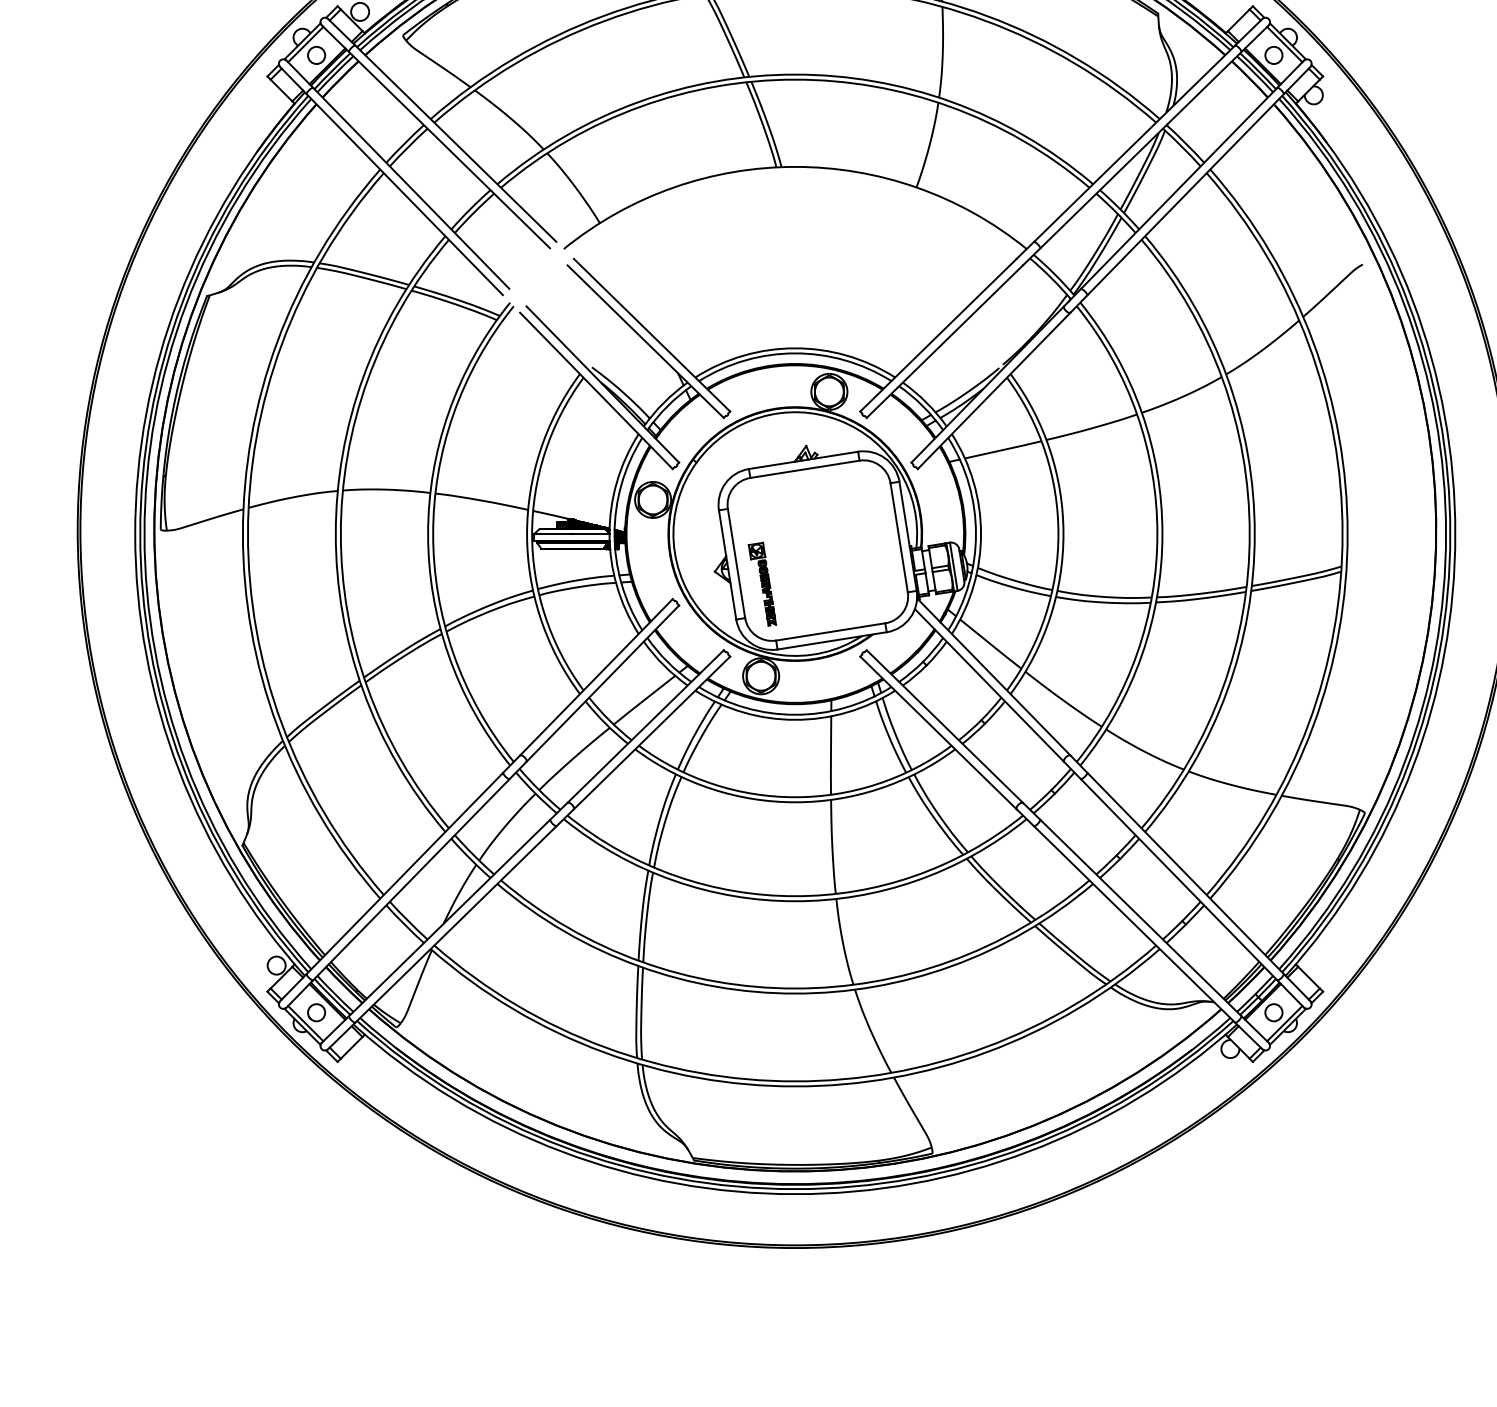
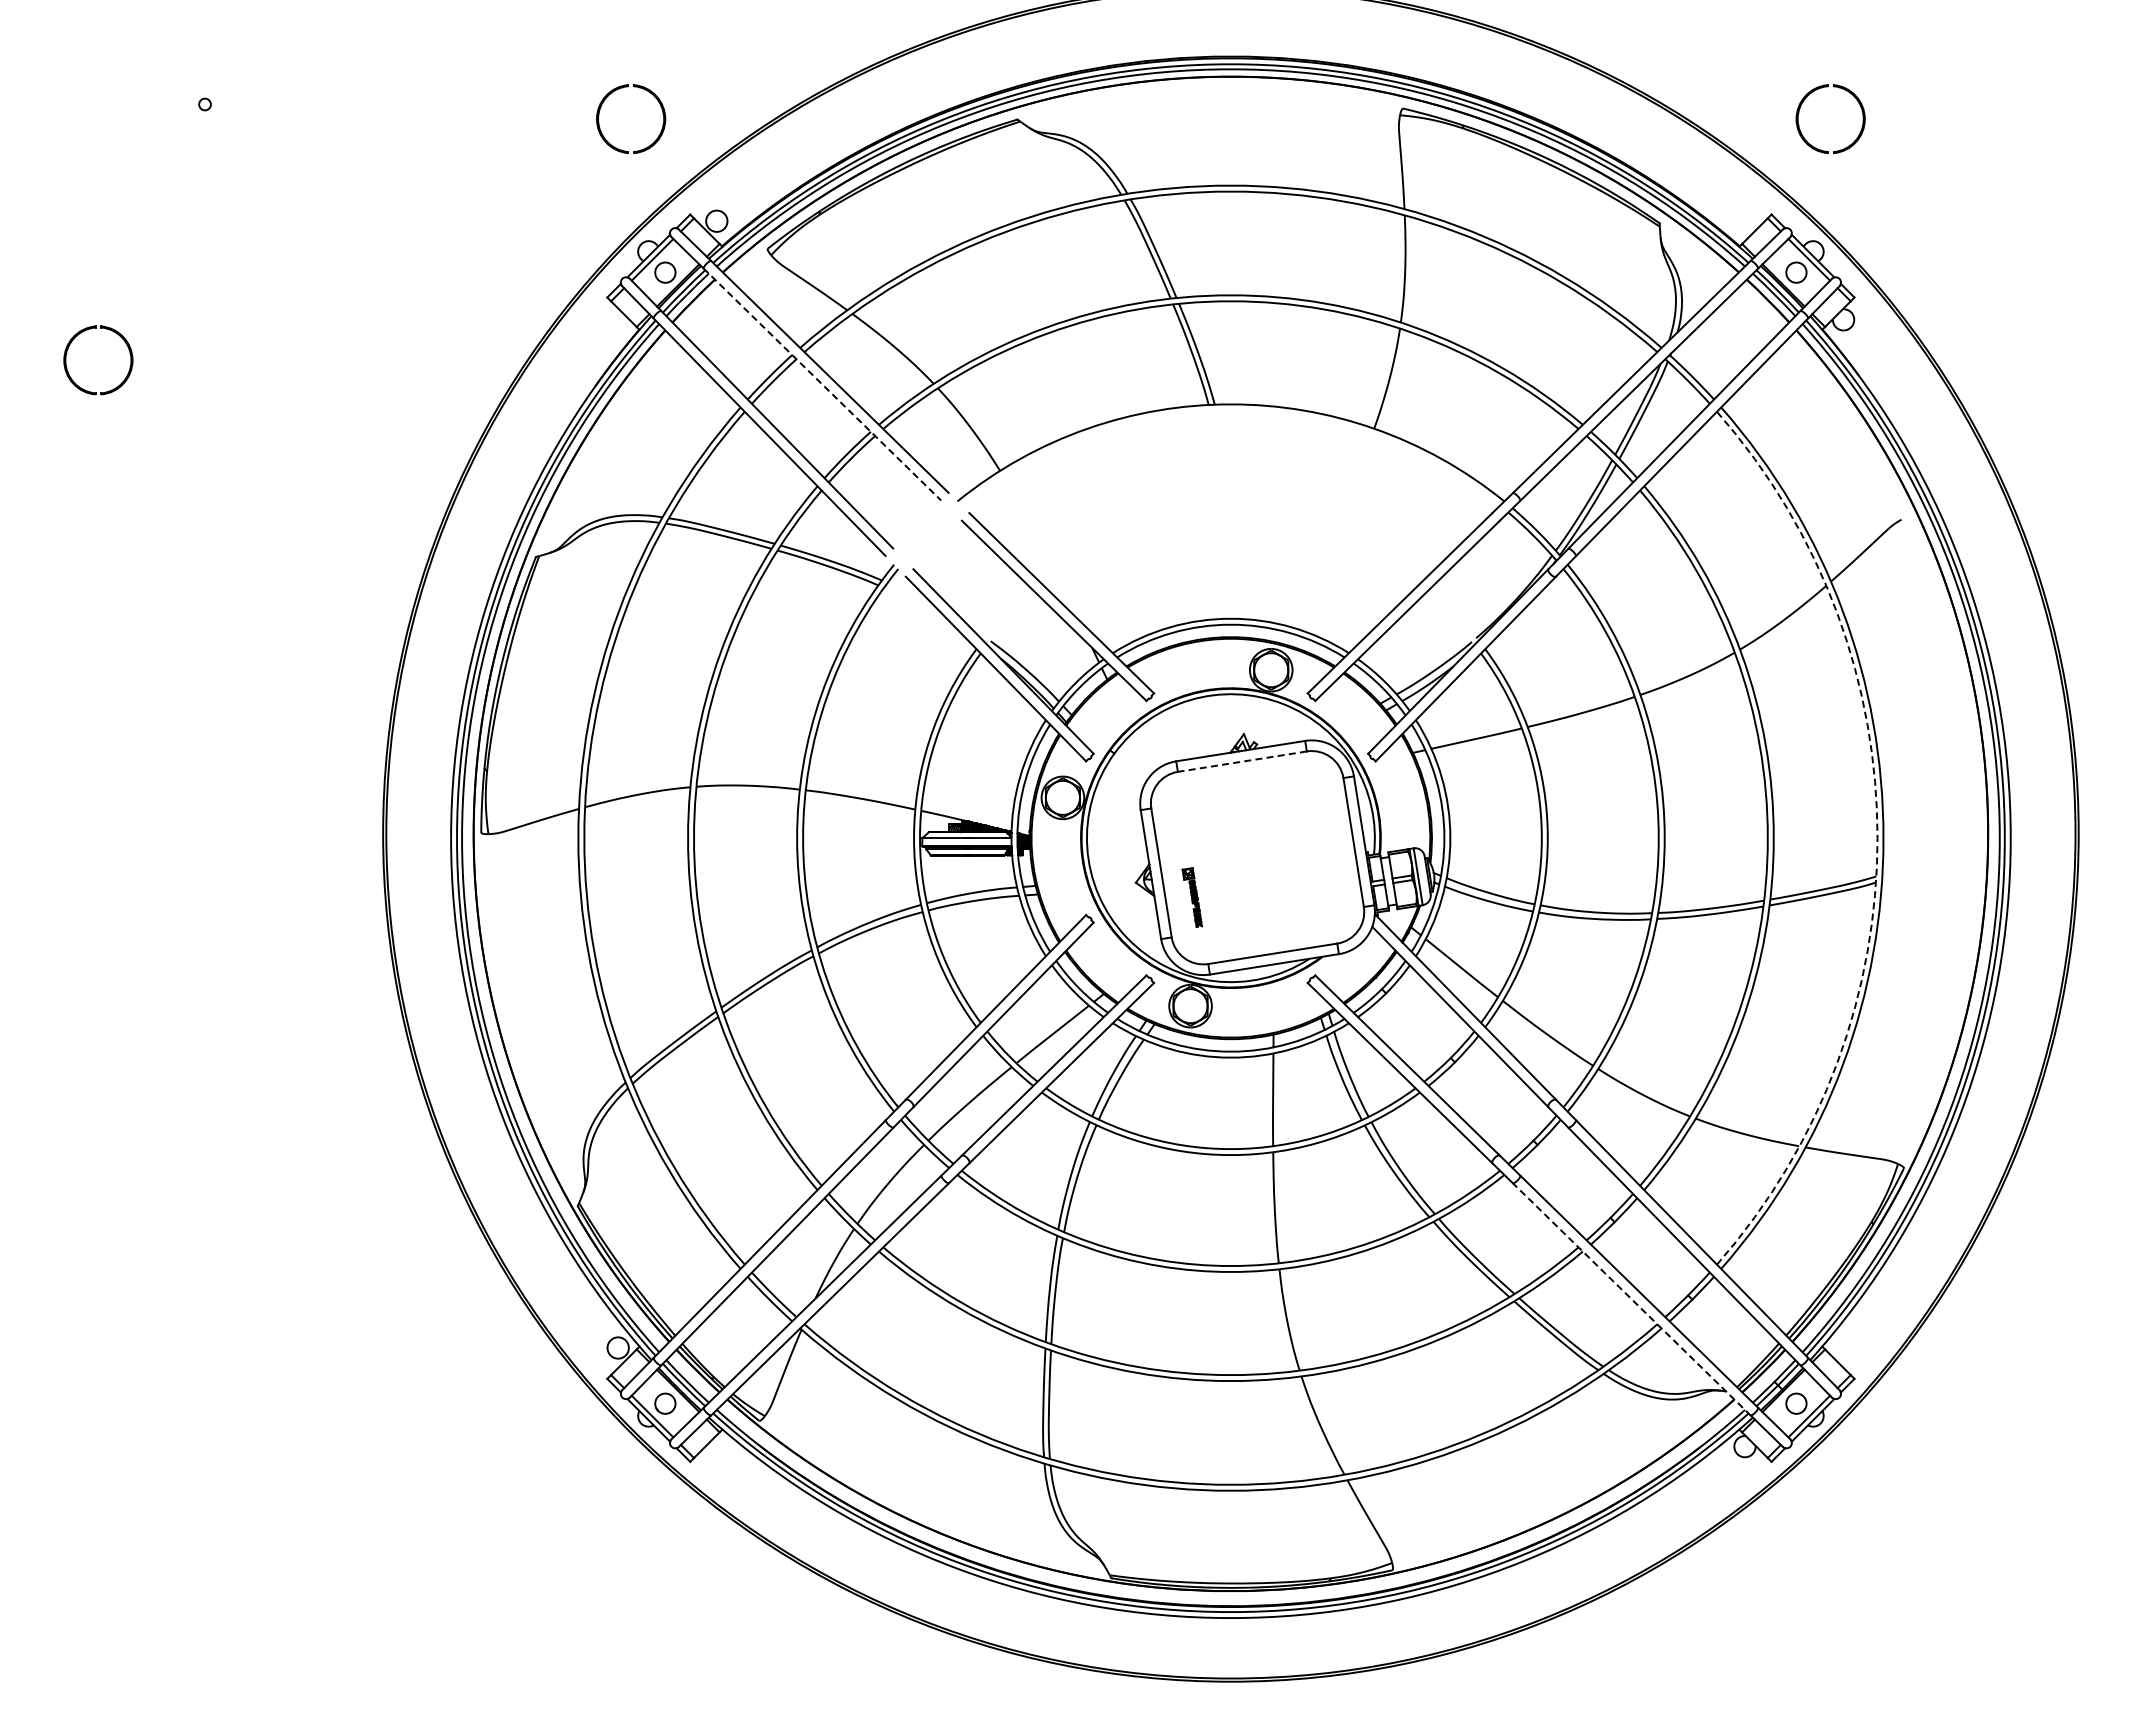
line: (449, 150) -> (822, 384), solid -> dashed
line: (804, 469) -> (1241, 761), solid -> dashed
arc: (1342, 534) -> (1877, 838), solid -> dashed
part: (762, 584) -> (1192, 897), size x0.6
line: (1134, 924) -> (1631, 1299), solid -> dashed

